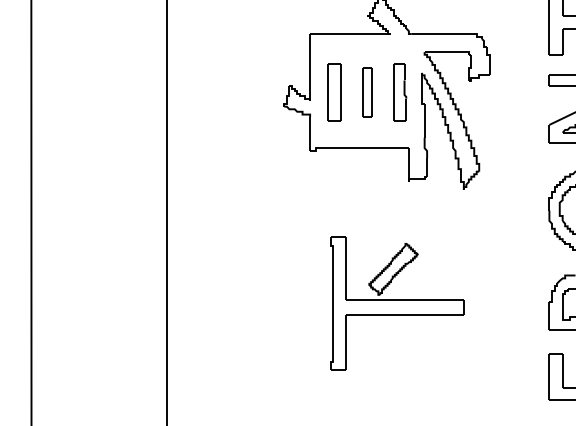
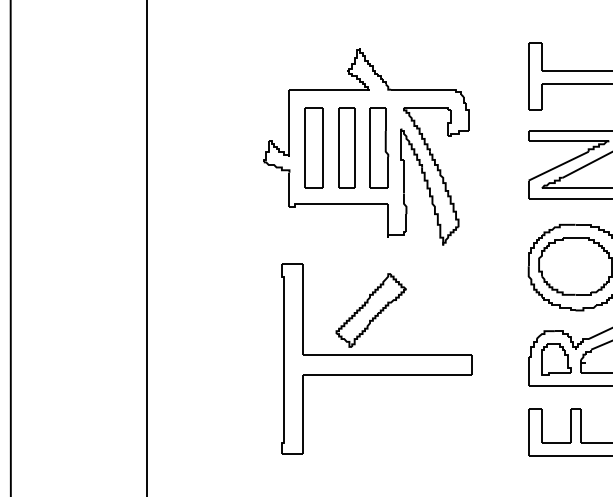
part: (334, 91) -> (313, 147), size x1.43
part: (367, 91) -> (346, 147), size x1.67
part: (400, 91) -> (379, 147), size x1.43
part: (397, 302) -> (376, 358), size x1.43

